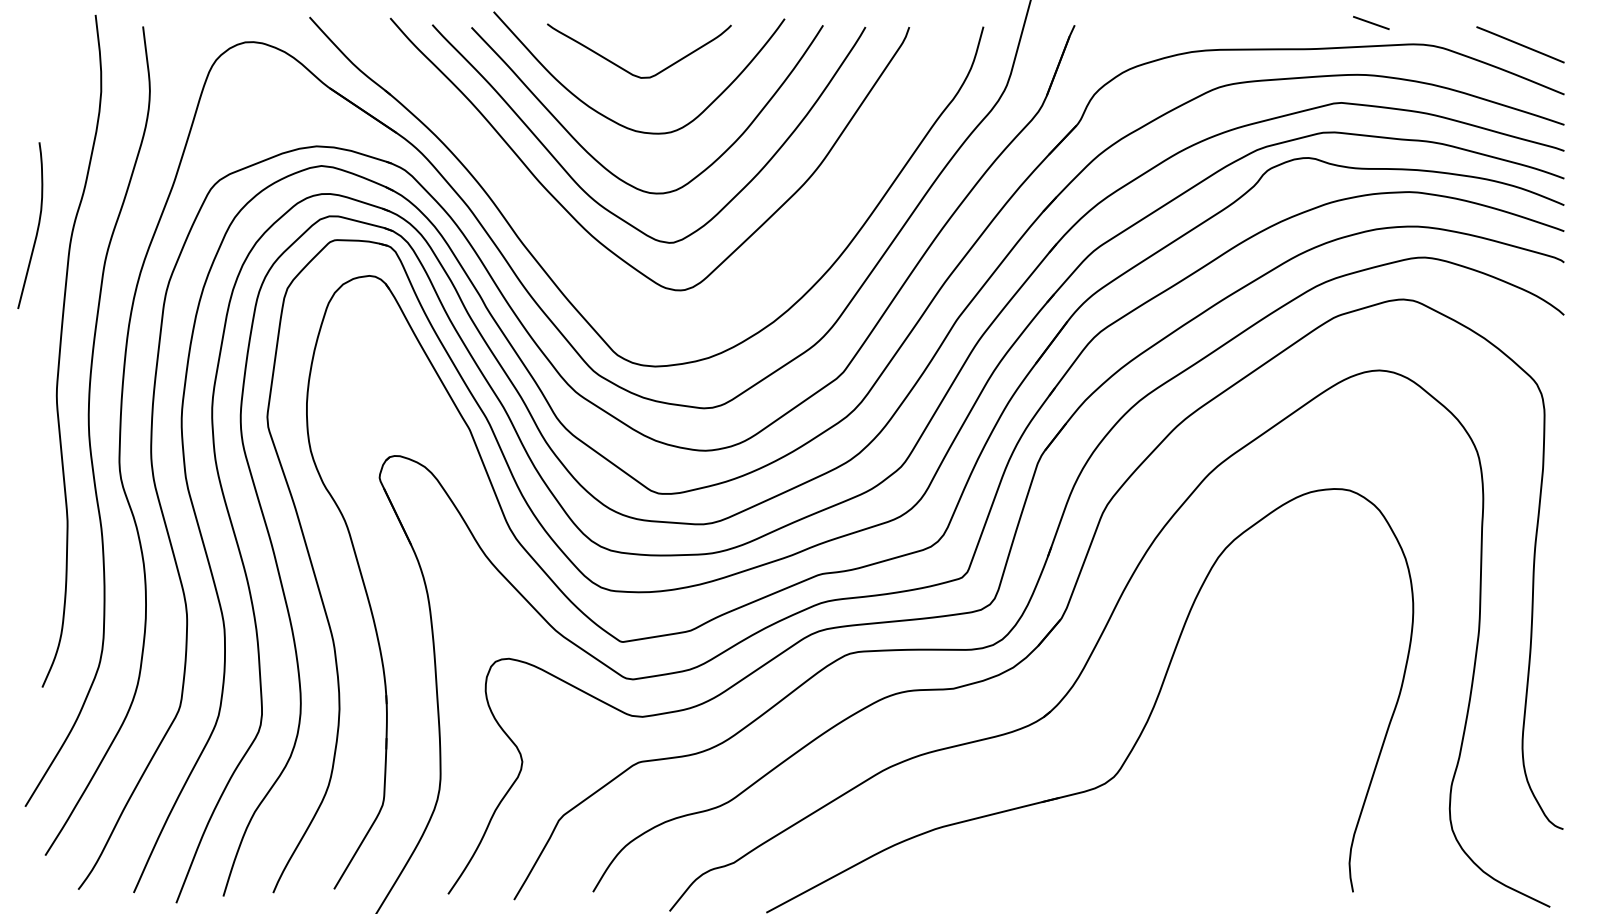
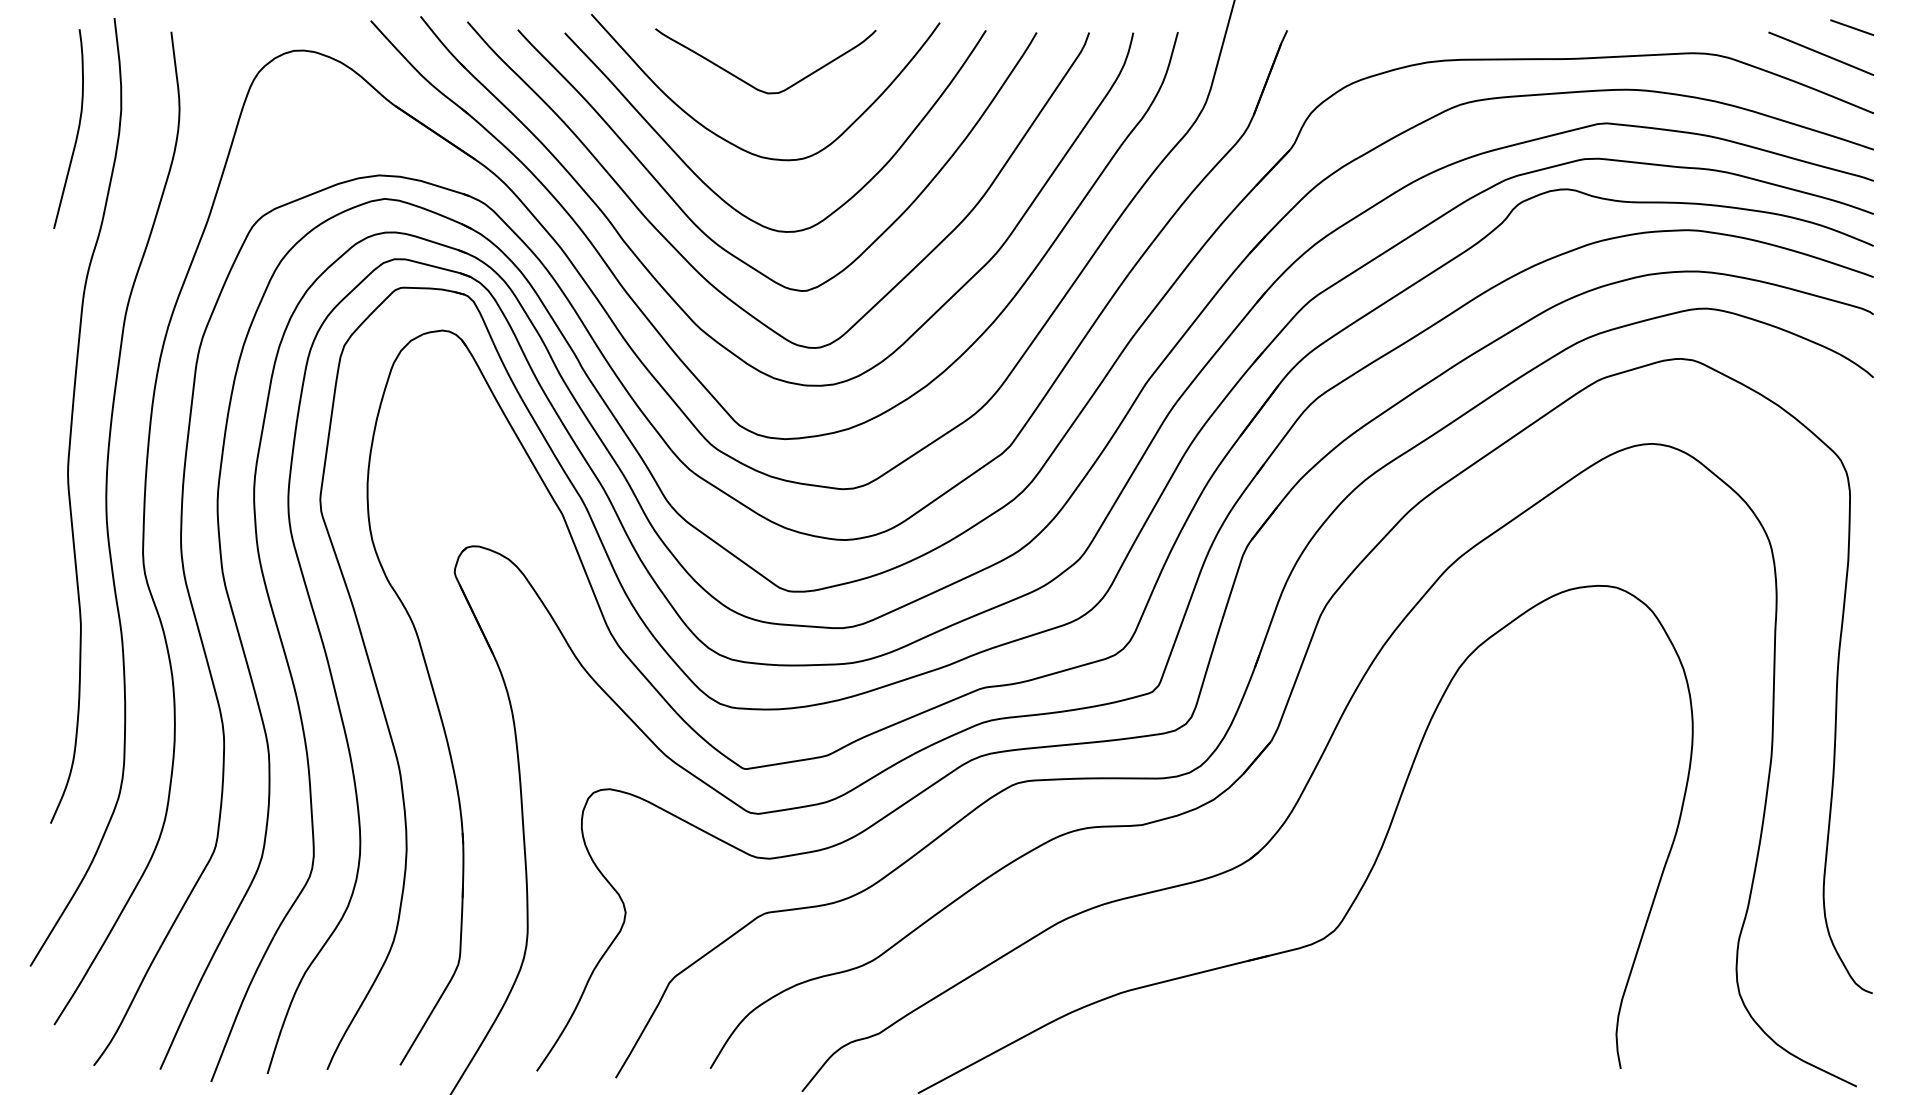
line: (1371, 22) -> (1852, 27), moved
curve: (37, 225) -> (77, 128), moved
part: (561, 247) -> (672, 296), added

